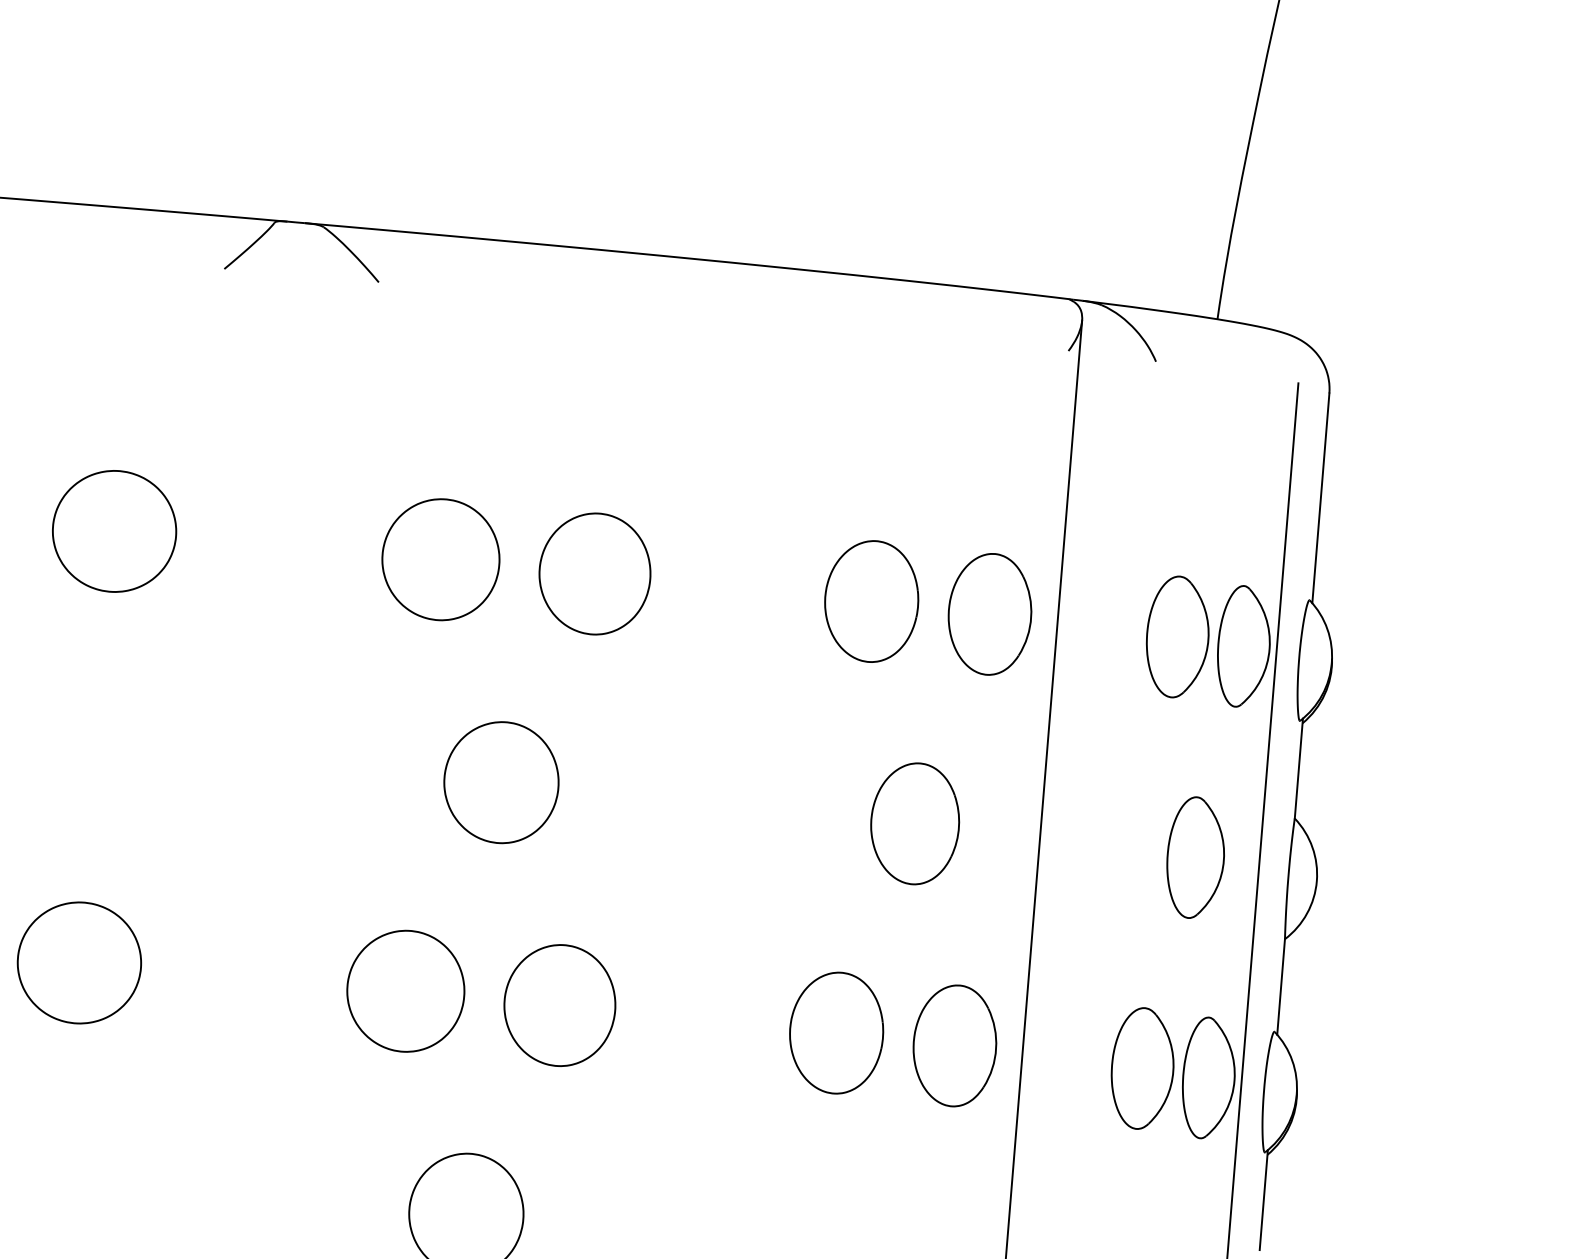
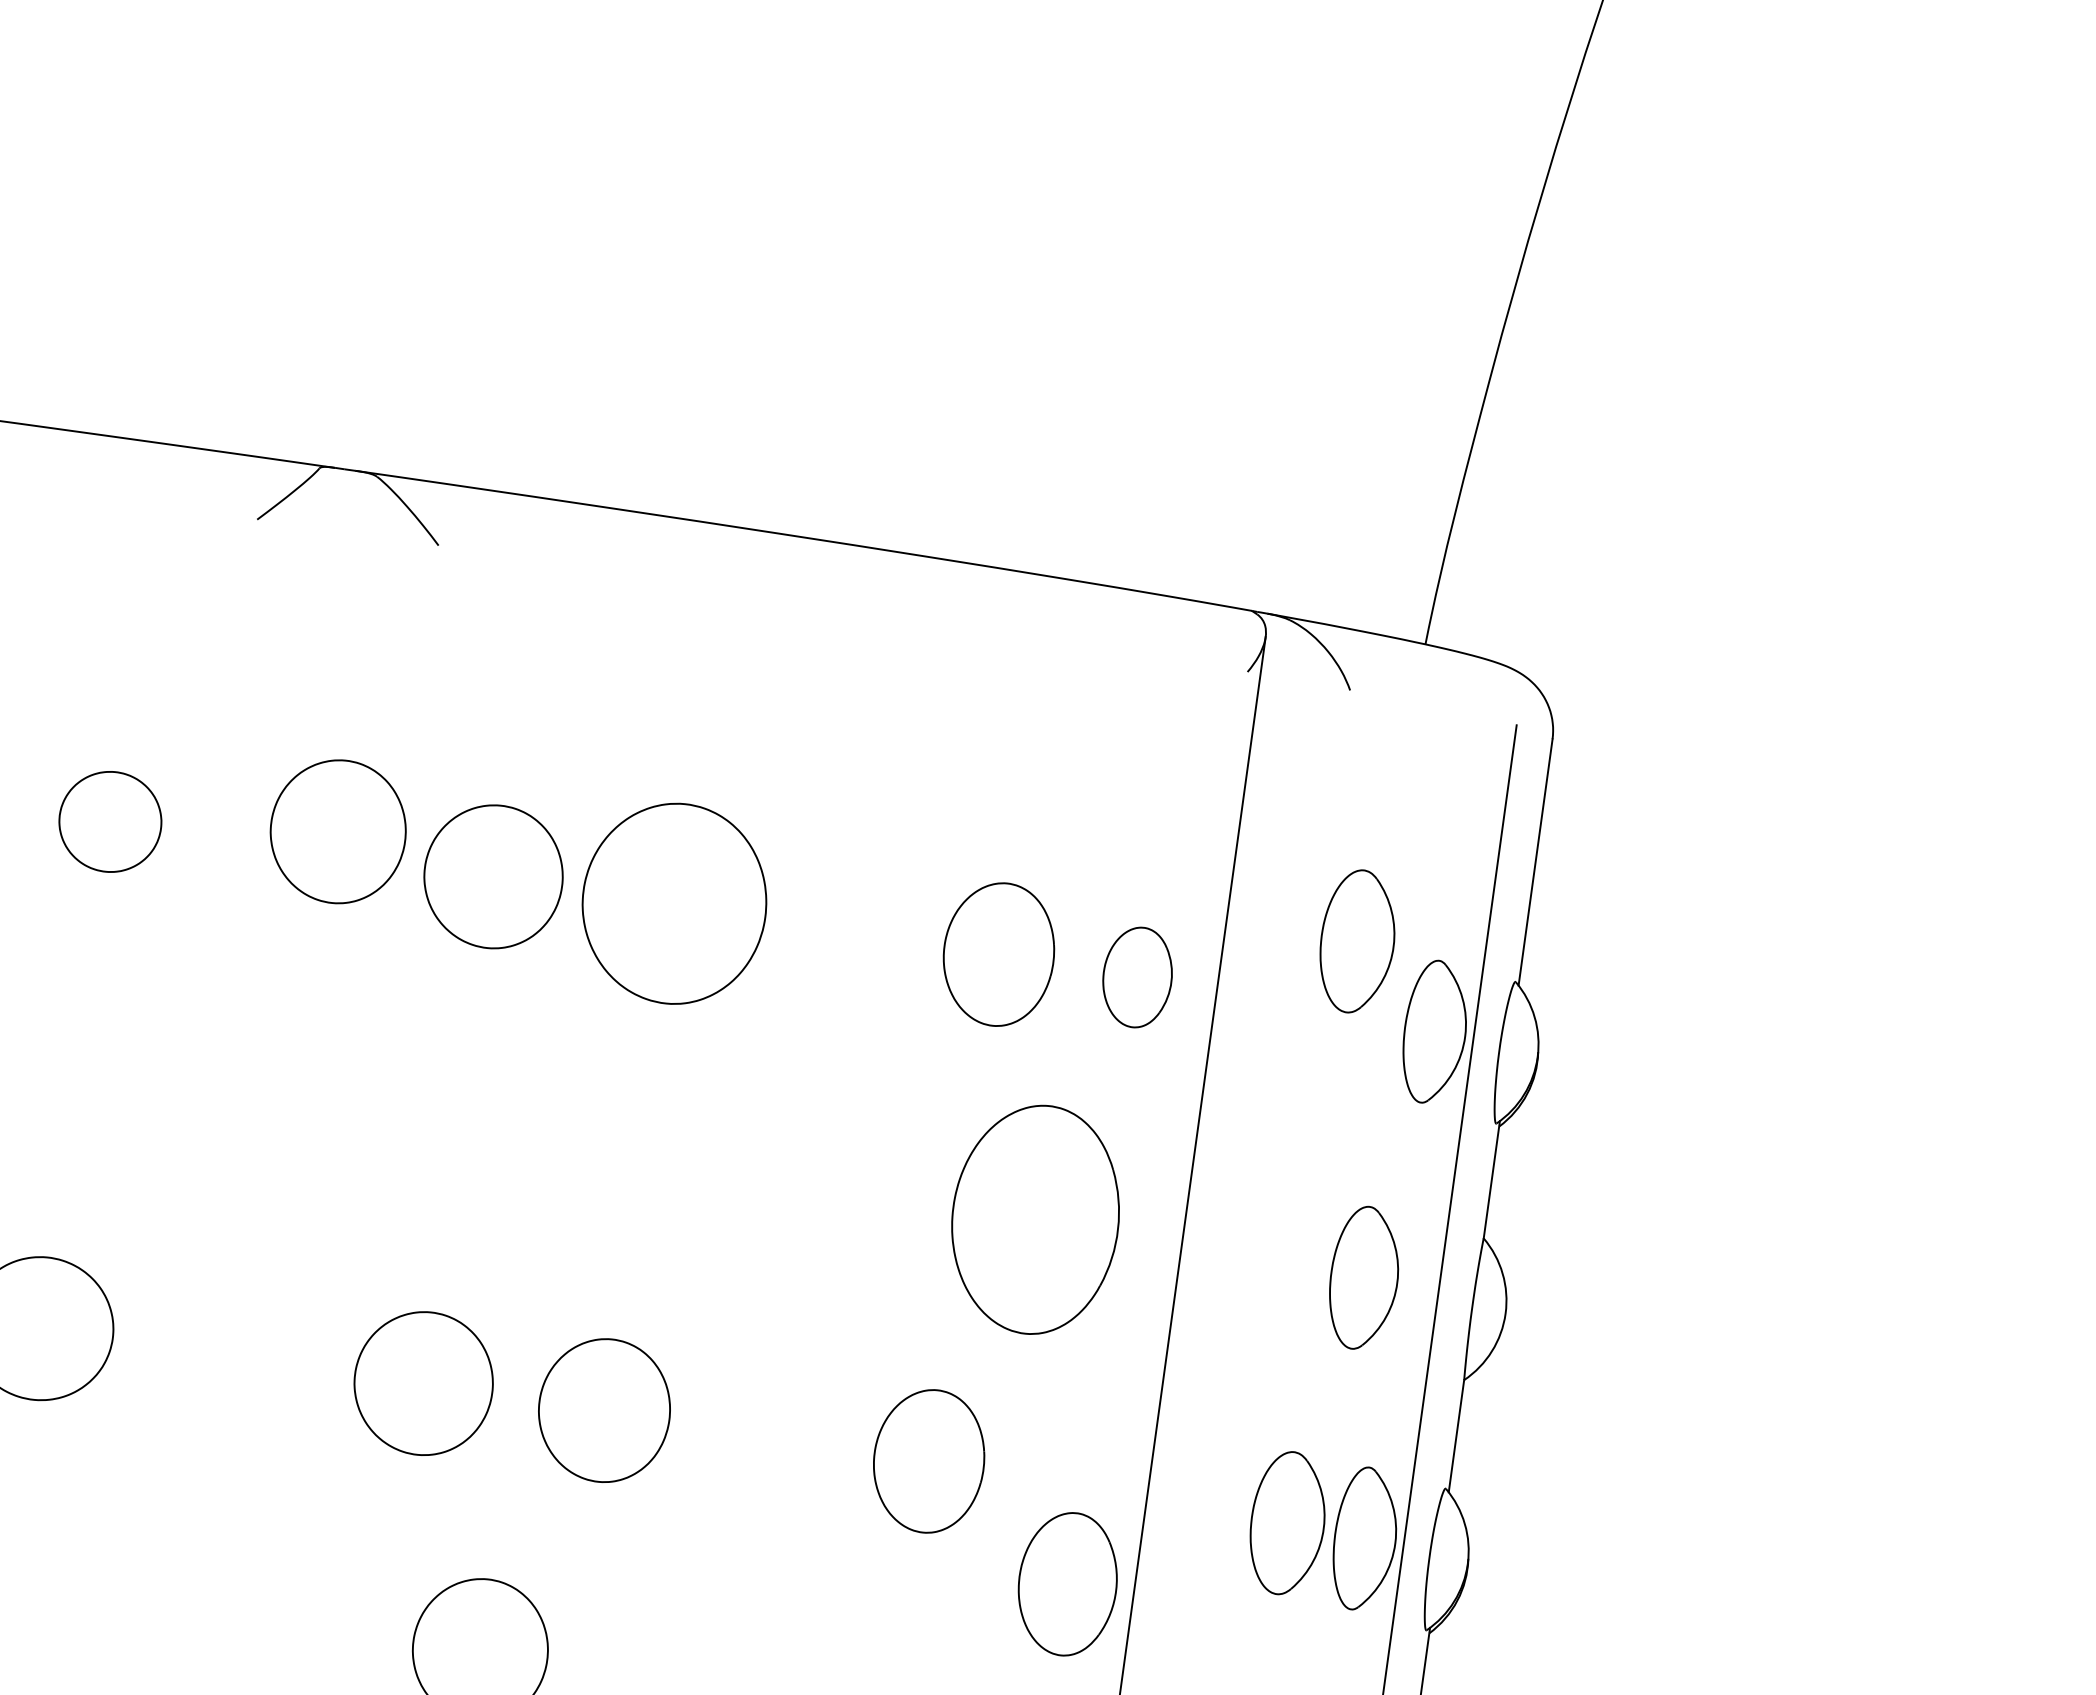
part: (114, 531) -> (110, 821), size x0.7
part: (594, 573) -> (673, 903), size x1.4
part: (989, 614) -> (1137, 977), size x0.7
part: (1177, 636) -> (1357, 941), moved
part: (500, 782) -> (337, 831), moved
part: (915, 823) -> (1035, 1219), size x1.6
part: (954, 1046) -> (1067, 1584), moved

